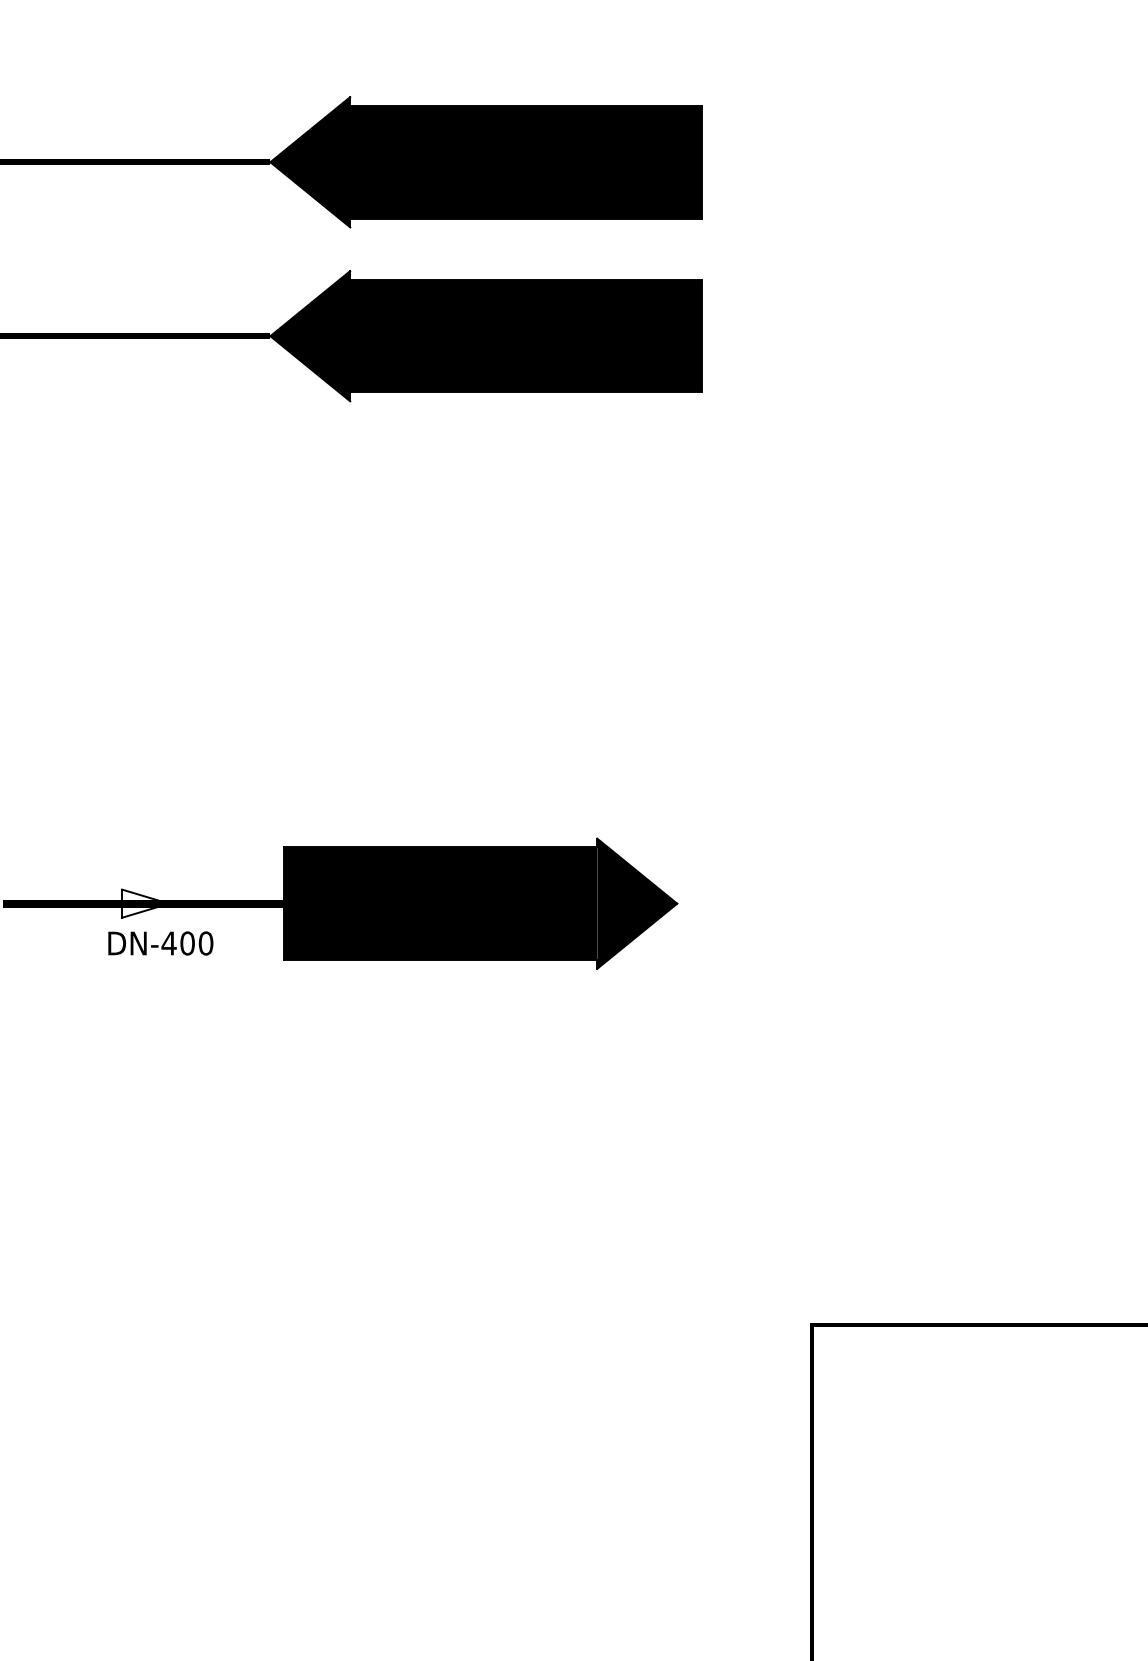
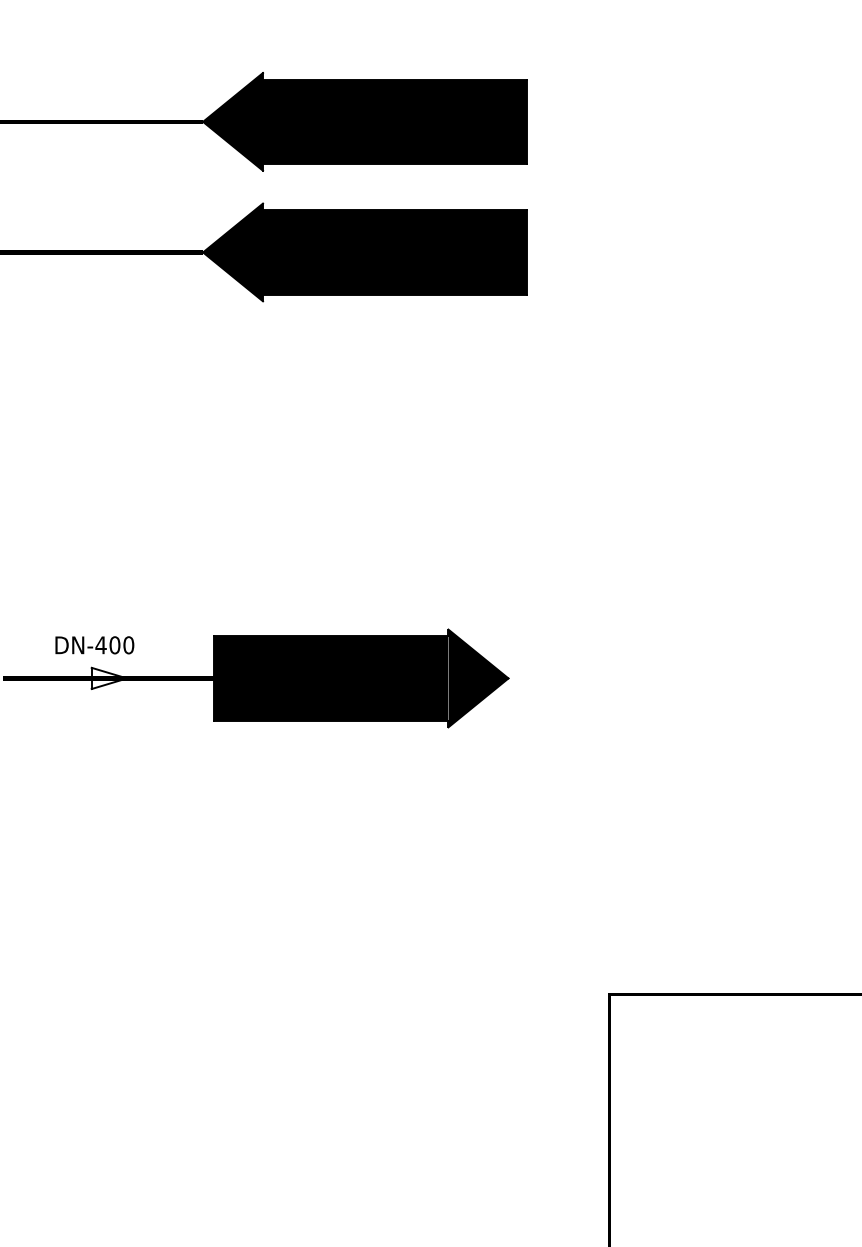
text: (160, 943) -> (94, 645), moved

